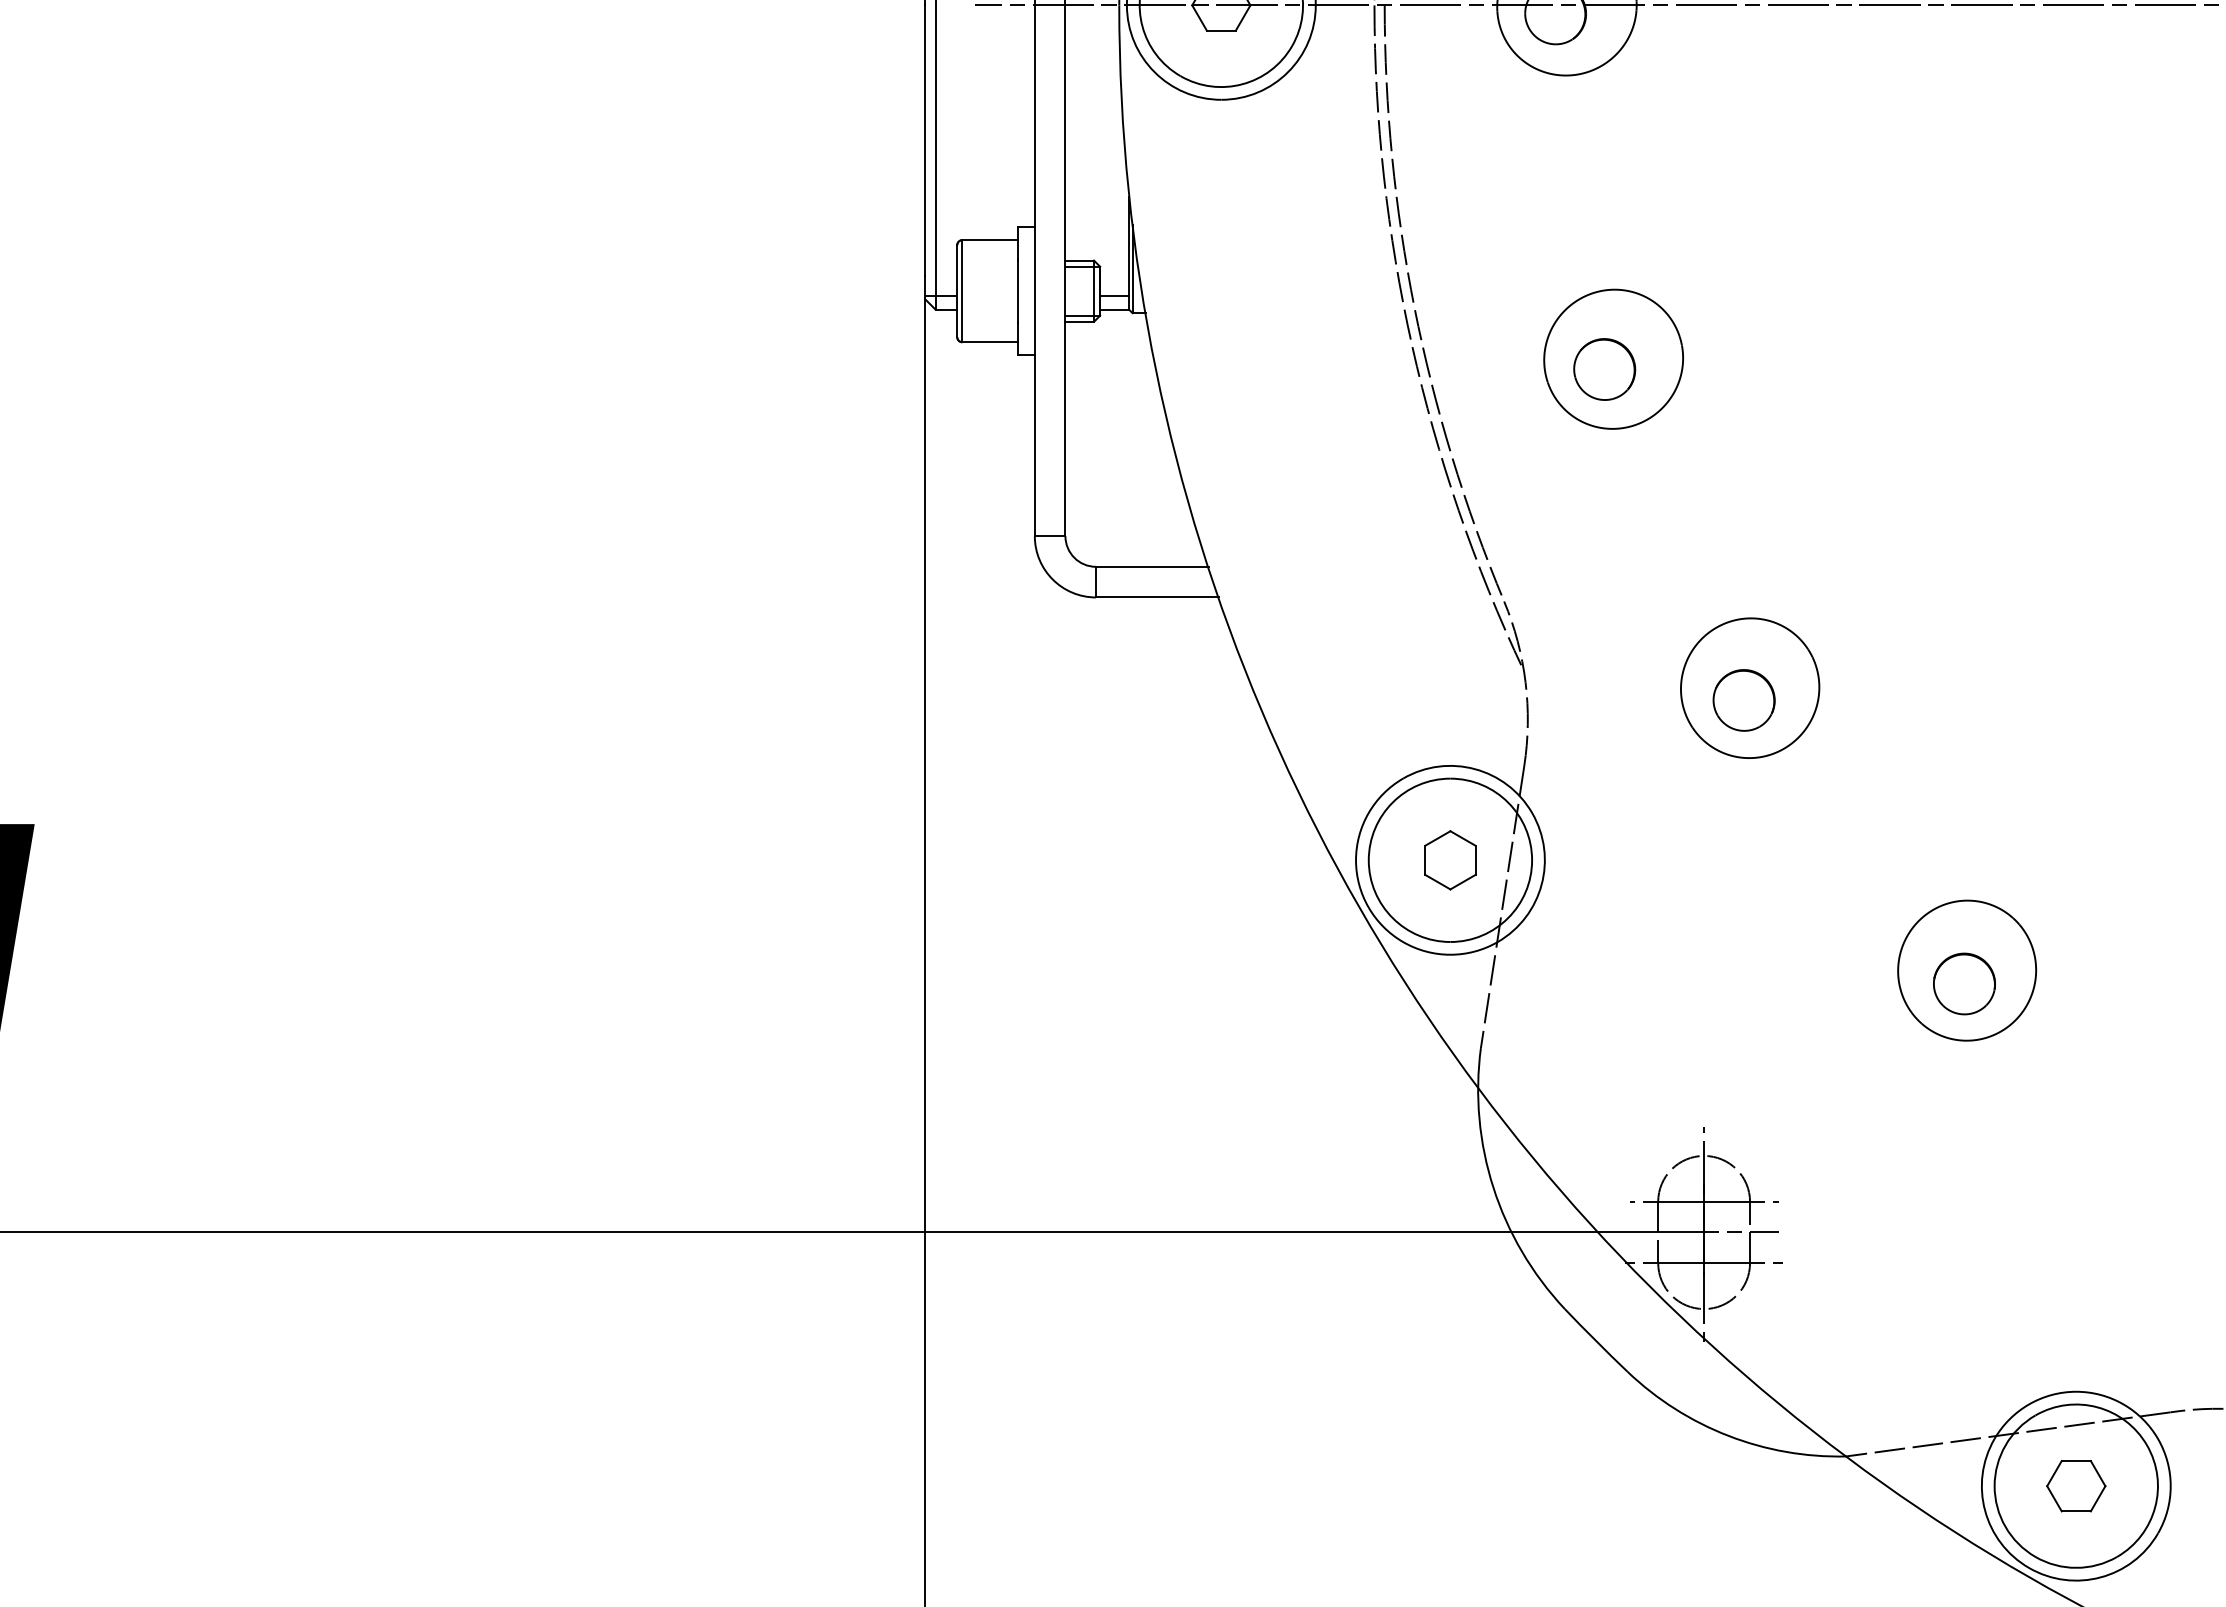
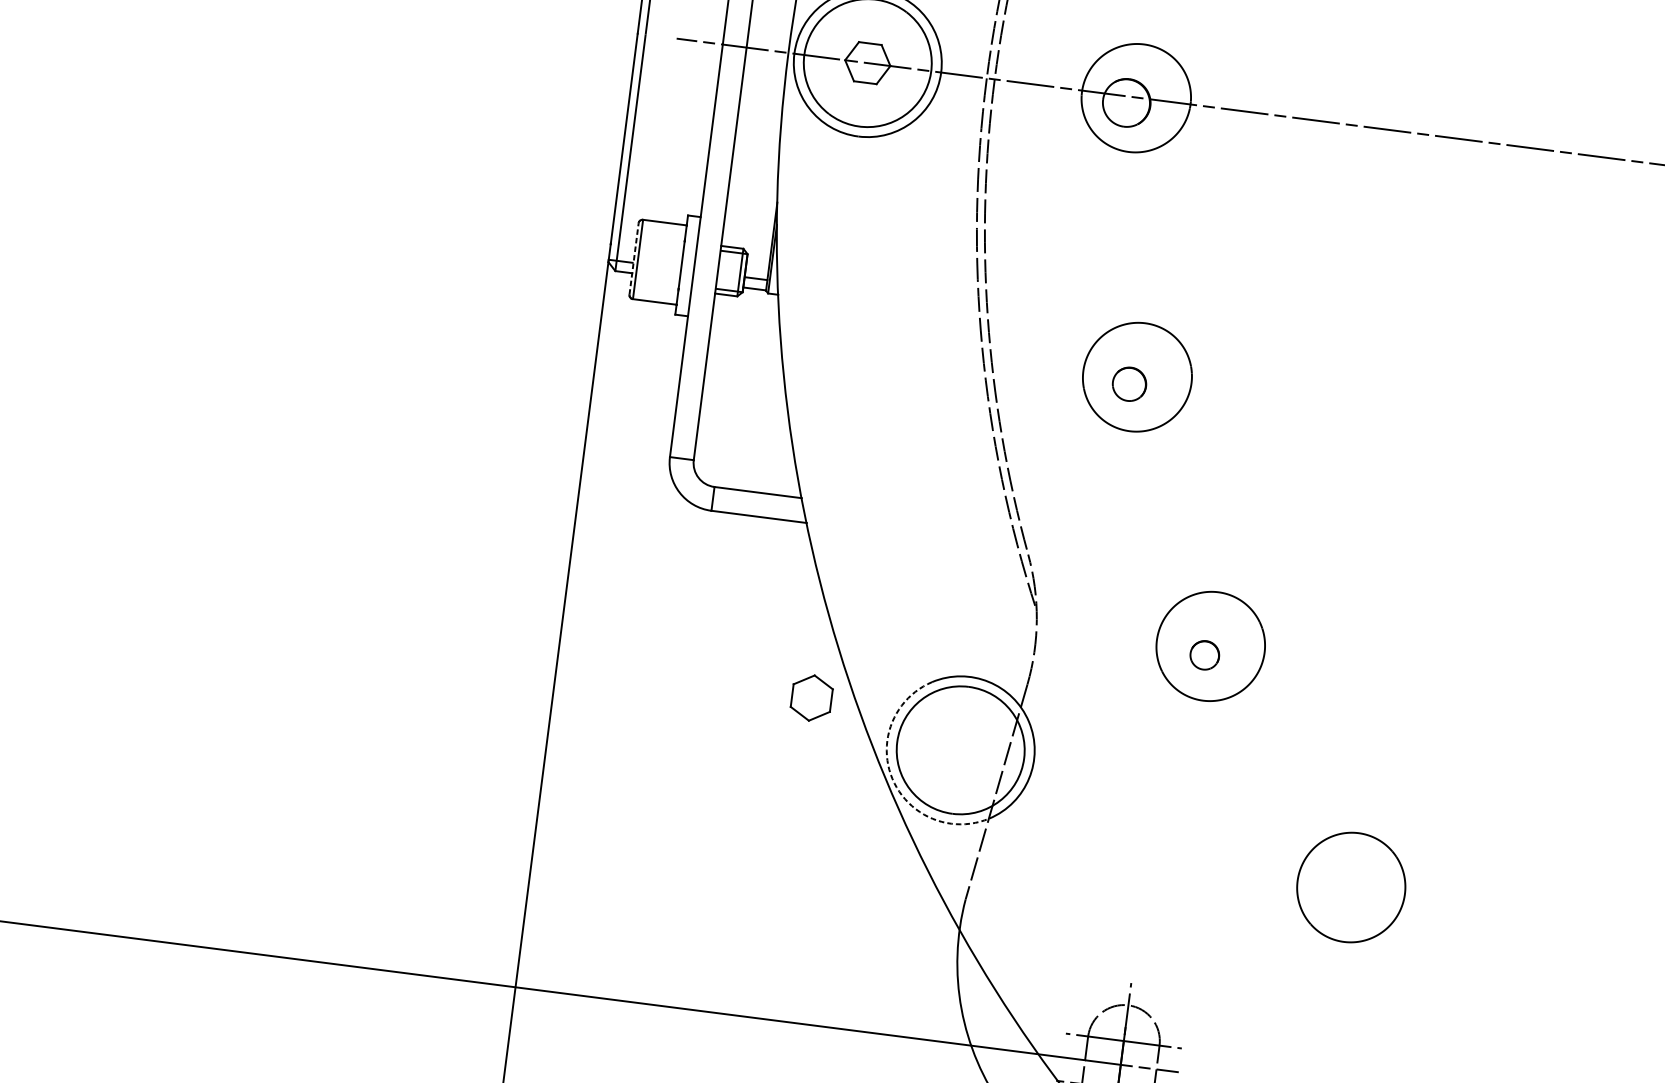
line: (957, 291) -> (634, 259), solid -> dashed
part: (1604, 369) -> (1129, 384), size x0.7
part: (1743, 700) -> (1204, 655), size x0.6
part: (1450, 860) -> (811, 698), moved
arc: (1368, 907) -> (892, 778), solid -> dashed
part: (1964, 983) -> (1347, 897), removed

